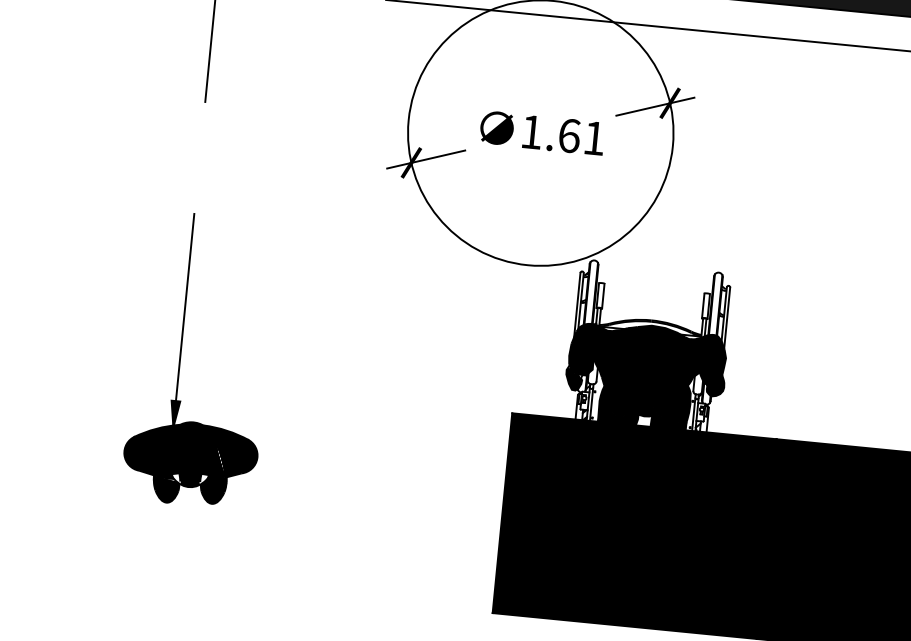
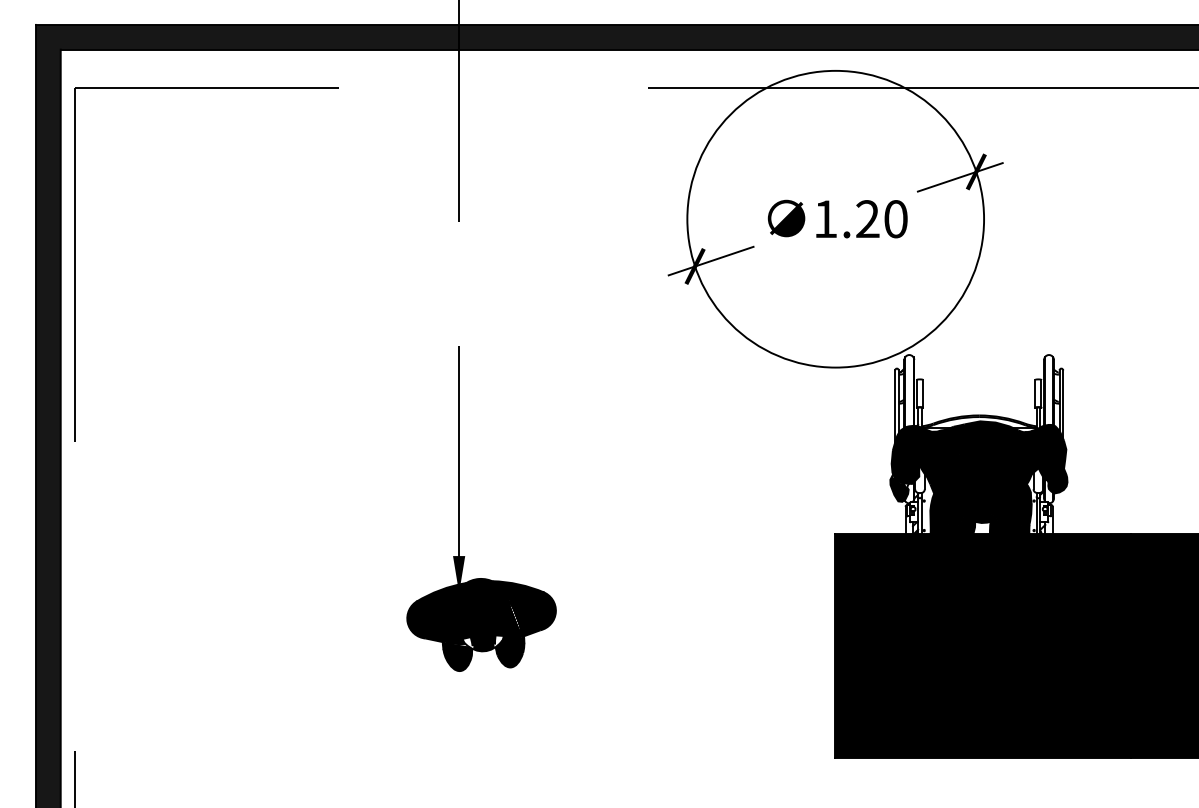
text: (581, 137) -> (881, 219), 1.61 -> 1.20

